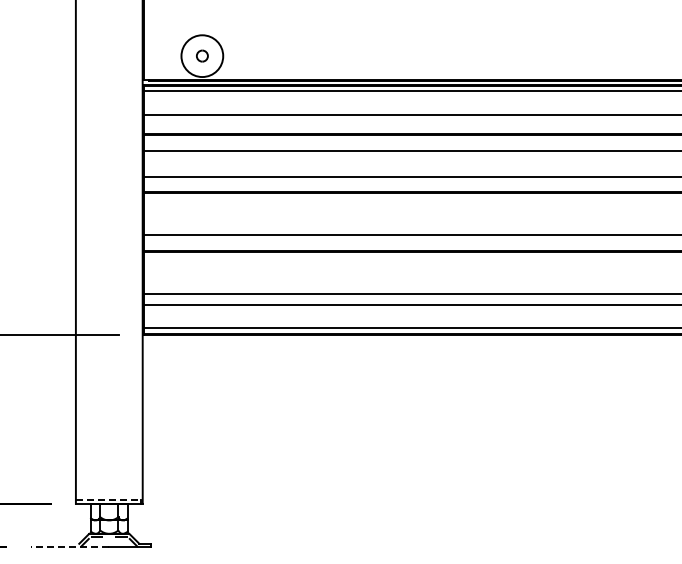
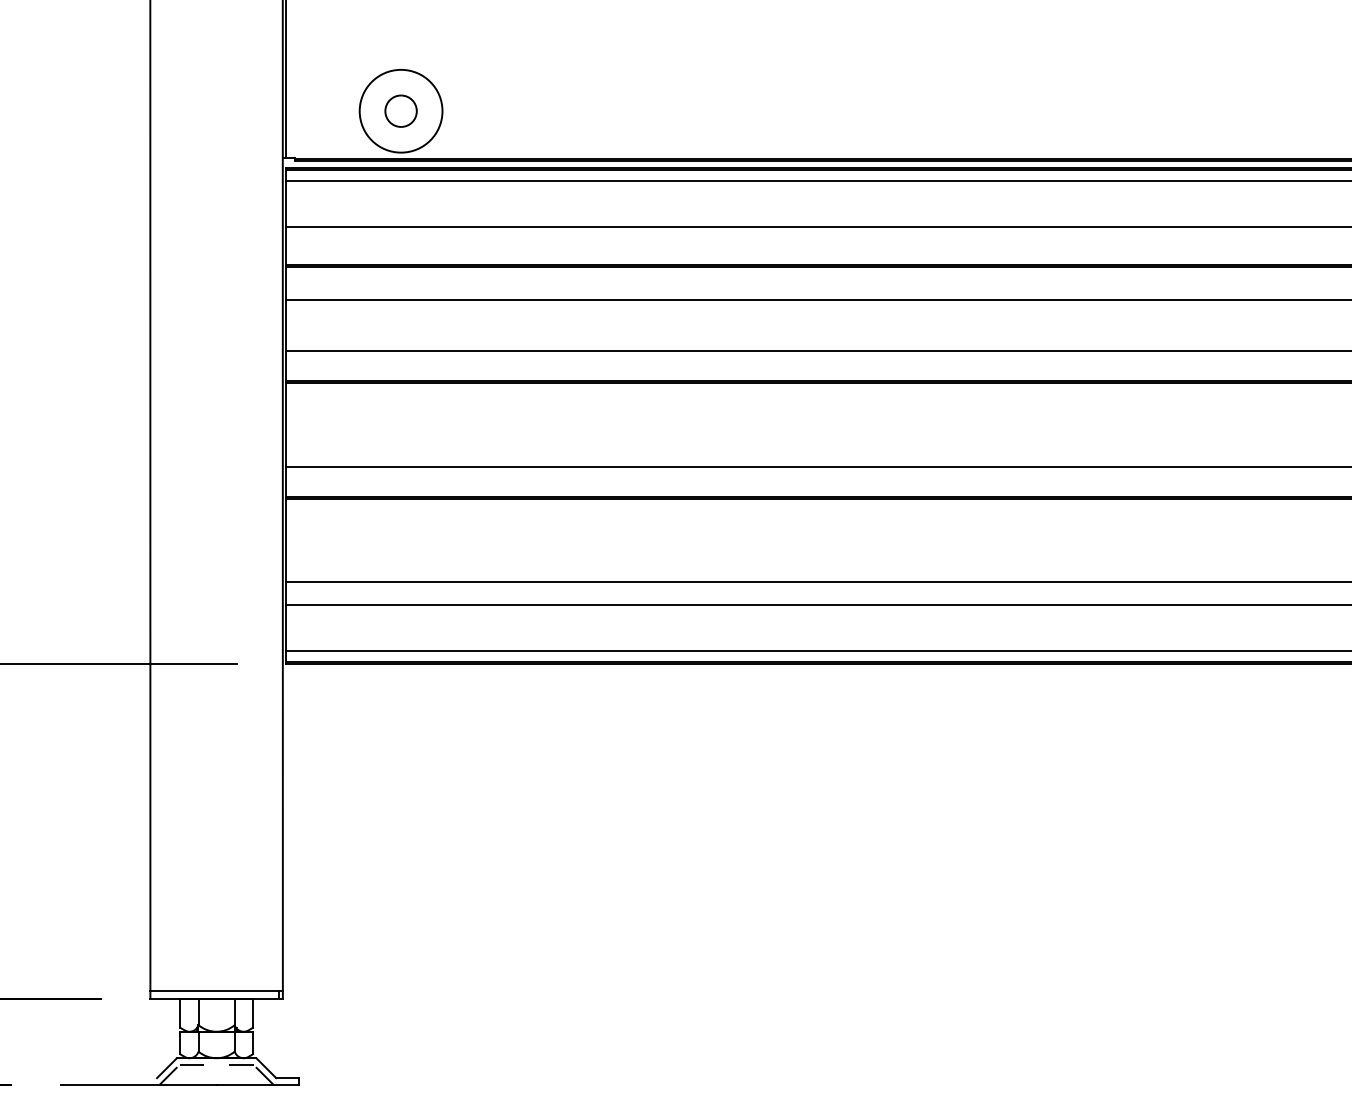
part: (202, 55) -> (401, 109), size x1.43
line: (109, 499) -> (217, 990), dashed -> solid
line: (69, 547) -> (137, 1085), dashed -> solid

